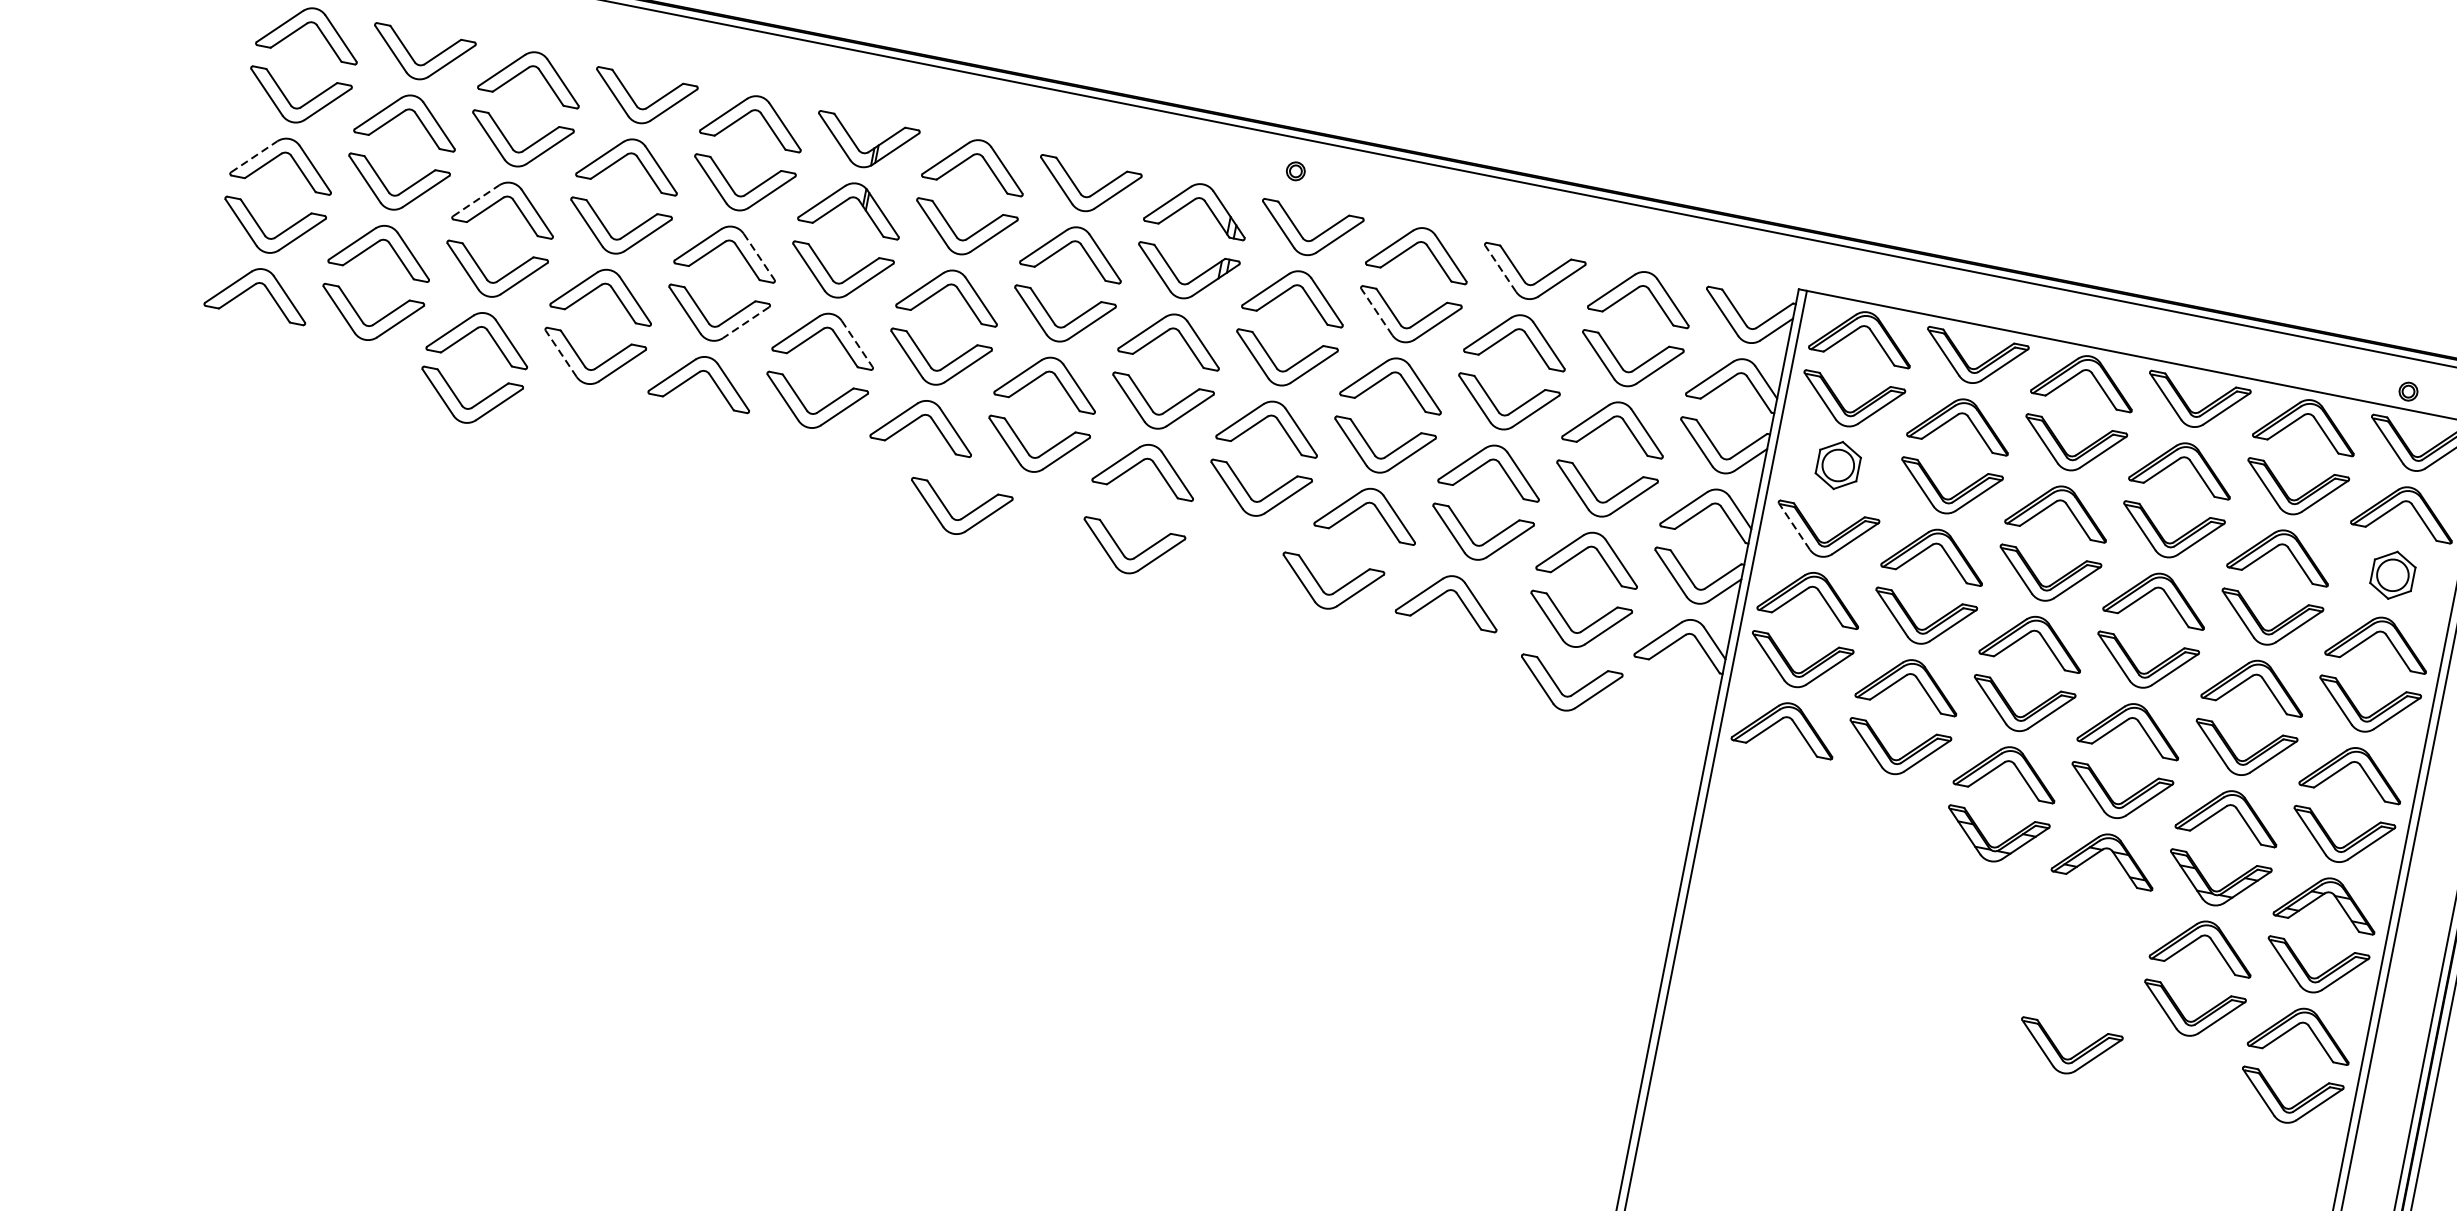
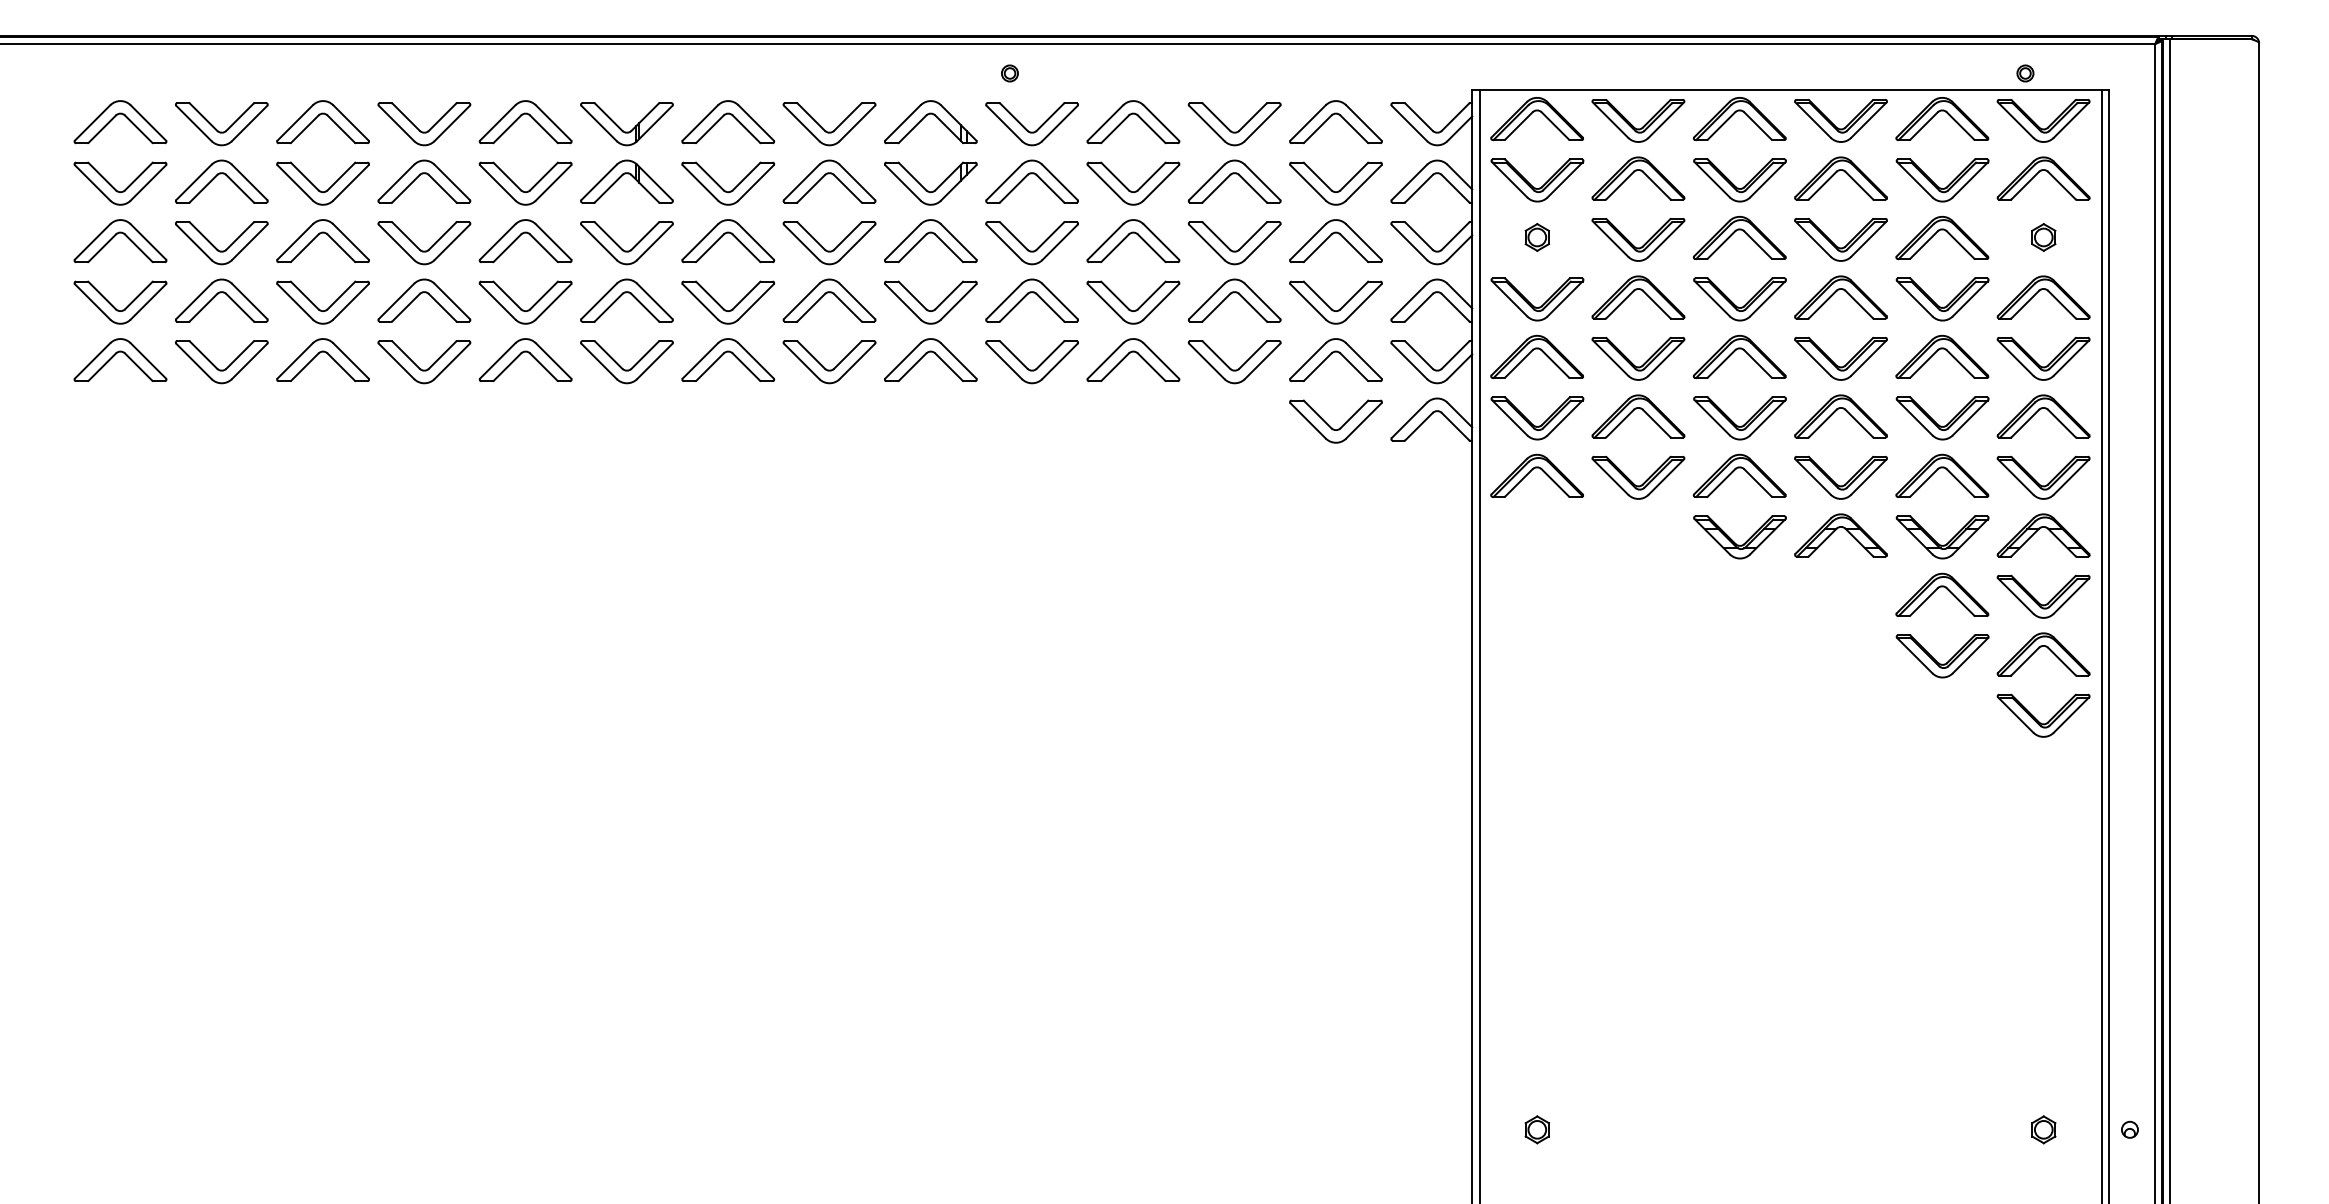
line: (254, 156) -> (92, 241), dashed -> solid
line: (476, 200) -> (295, 241), dashed -> solid
line: (759, 256) -> (553, 241), dashed -> solid
line: (1500, 268) -> (1206, 123), dashed -> solid
line: (1376, 311) -> (1105, 182), dashed -> solid
line: (746, 322) -> (553, 301), dashed -> solid
line: (856, 344) -> (654, 301), dashed -> solid
line: (561, 353) -> (396, 361), dashed -> solid
part: (461, 402) -> (317, 421), removed
part: (1837, 465) -> (1536, 237), size x0.62
part: (962, 516) -> (777, 434), removed
line: (1794, 526) -> (1509, 298), dashed -> solid
part: (1125, 555) -> (927, 440), removed
part: (2392, 575) -> (2043, 237), size x0.62
part: (1323, 588) -> (1106, 435), removed
part: (1446, 592) -> (1215, 417), removed
part: (1561, 690) -> (1333, 483), removed
part: (2061, 1053) -> (1835, 715), removed

